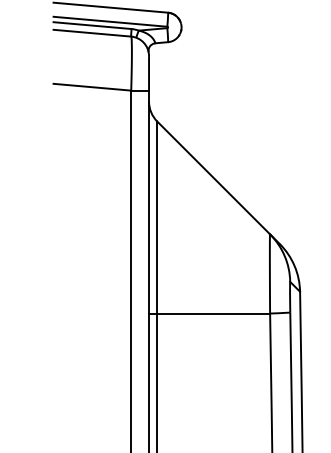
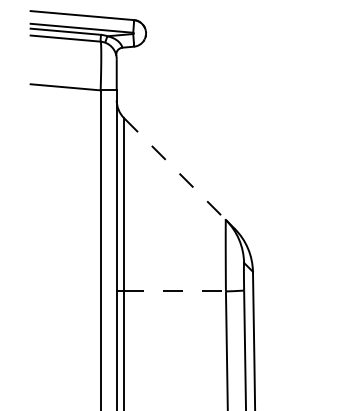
line: (214, 178) -> (175, 169), solid -> dashed
line: (214, 313) -> (175, 291), solid -> dashed

